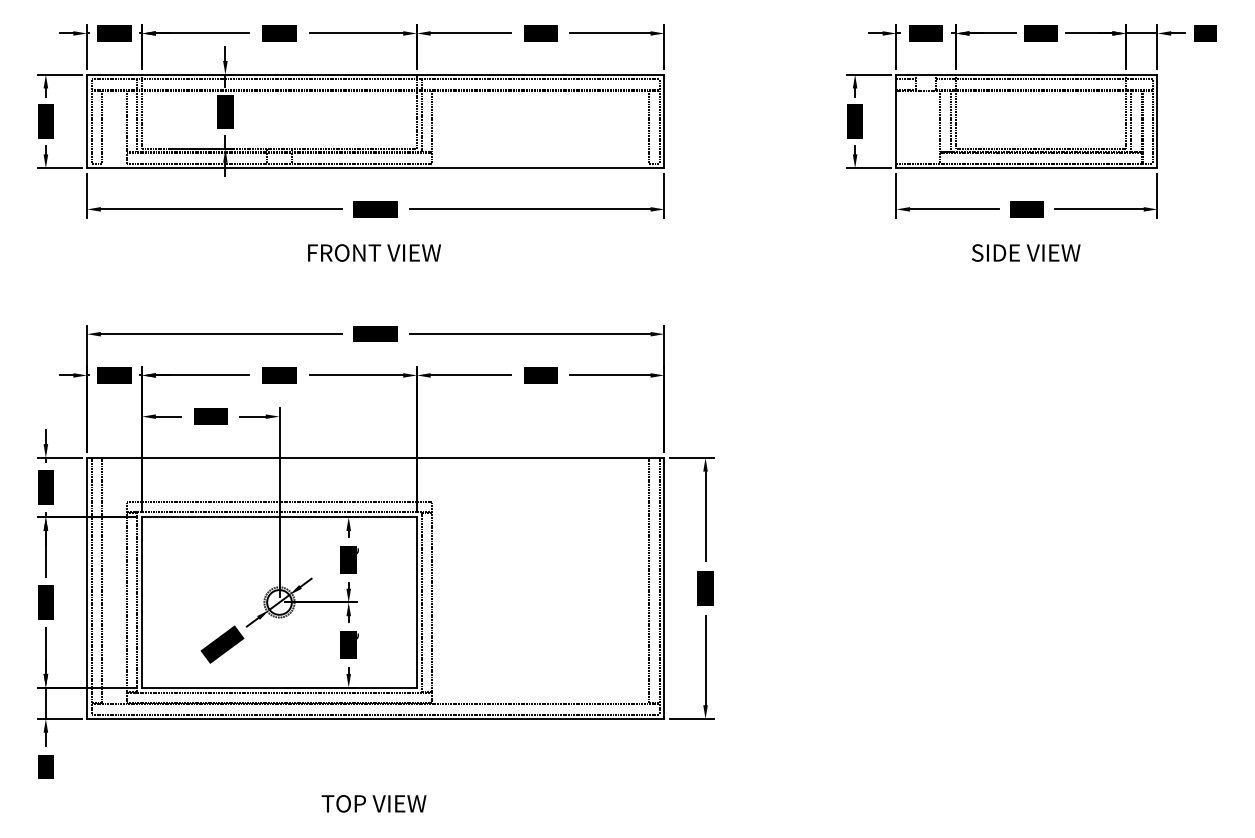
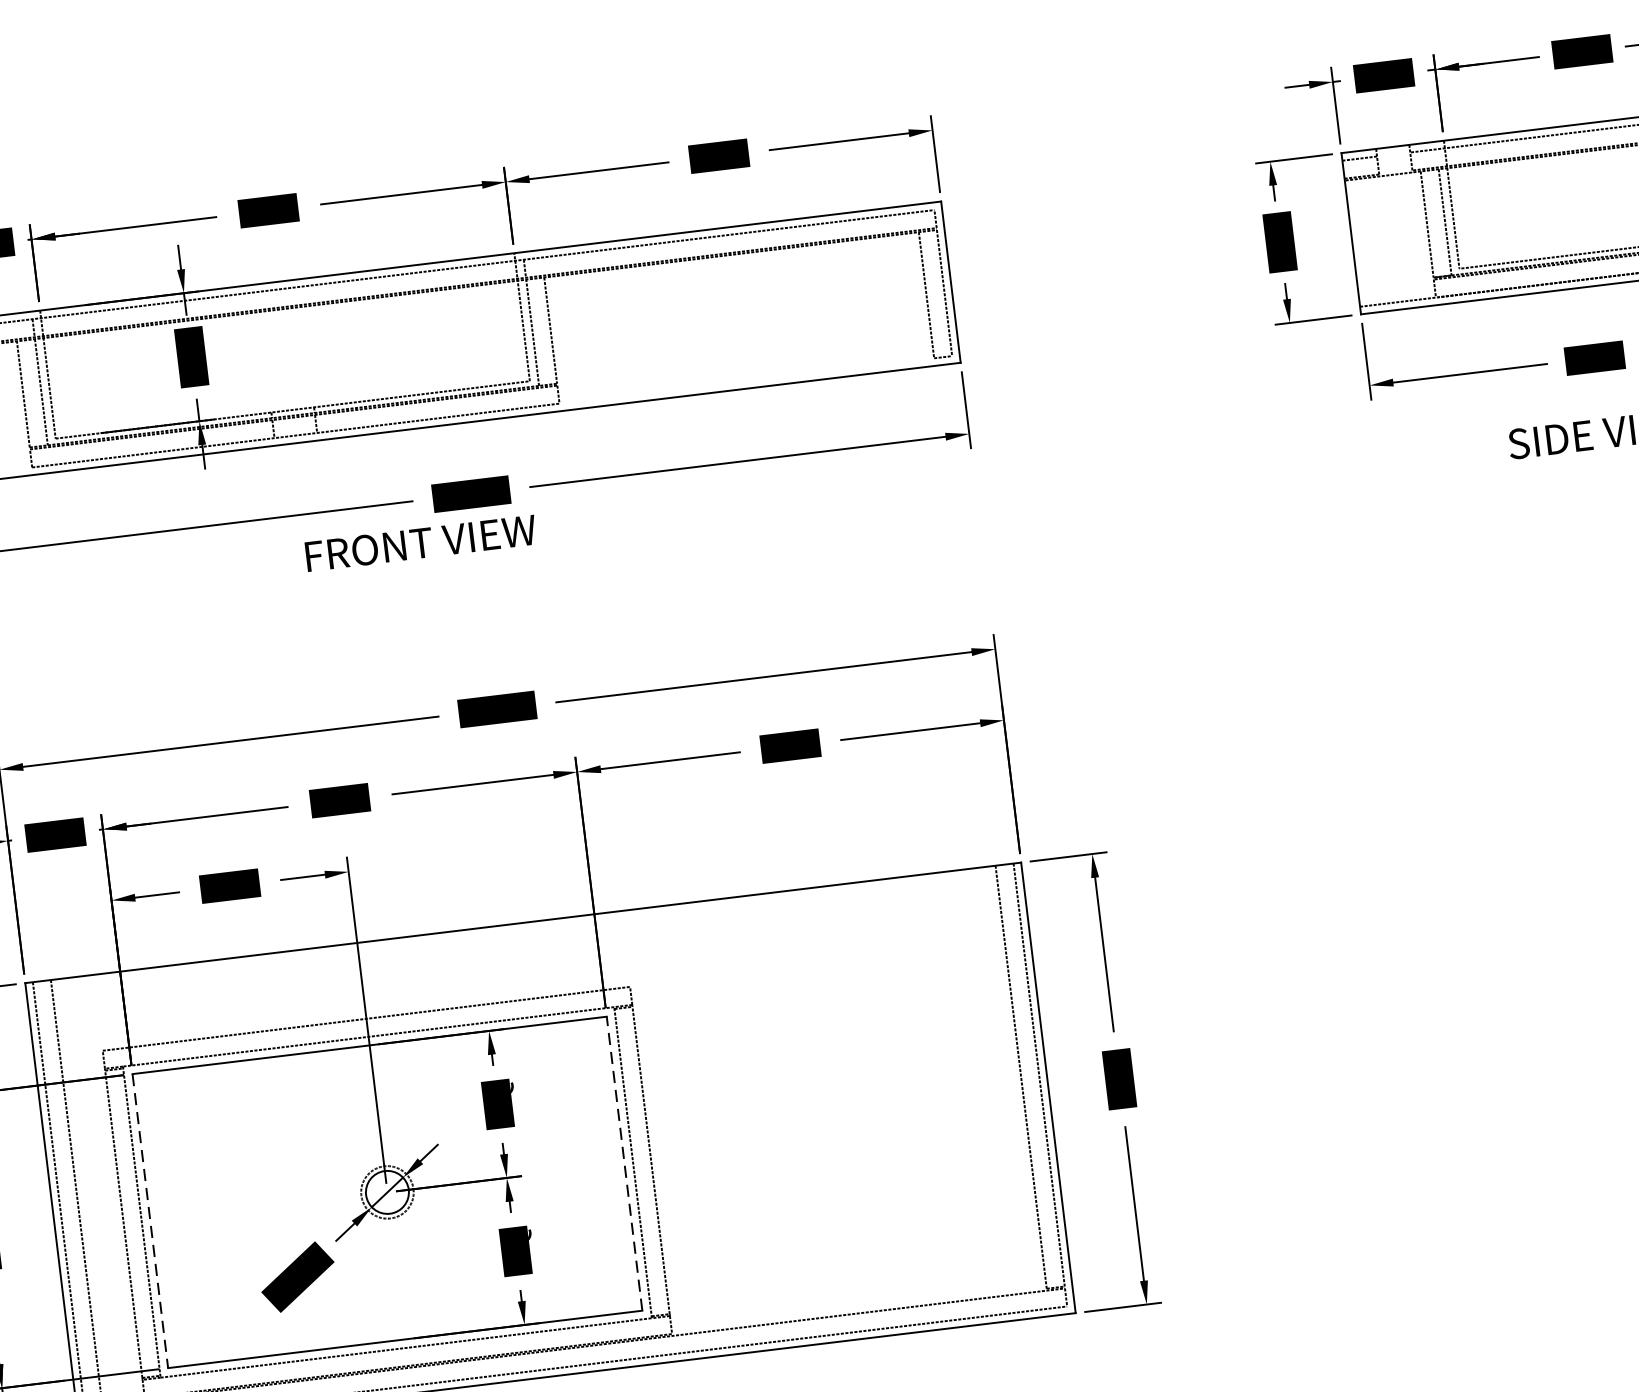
text: (374, 252) -> (420, 542), moved
line: (416, 601) -> (623, 1162), solid -> dashed
line: (142, 602) -> (151, 1221), solid -> dashed

